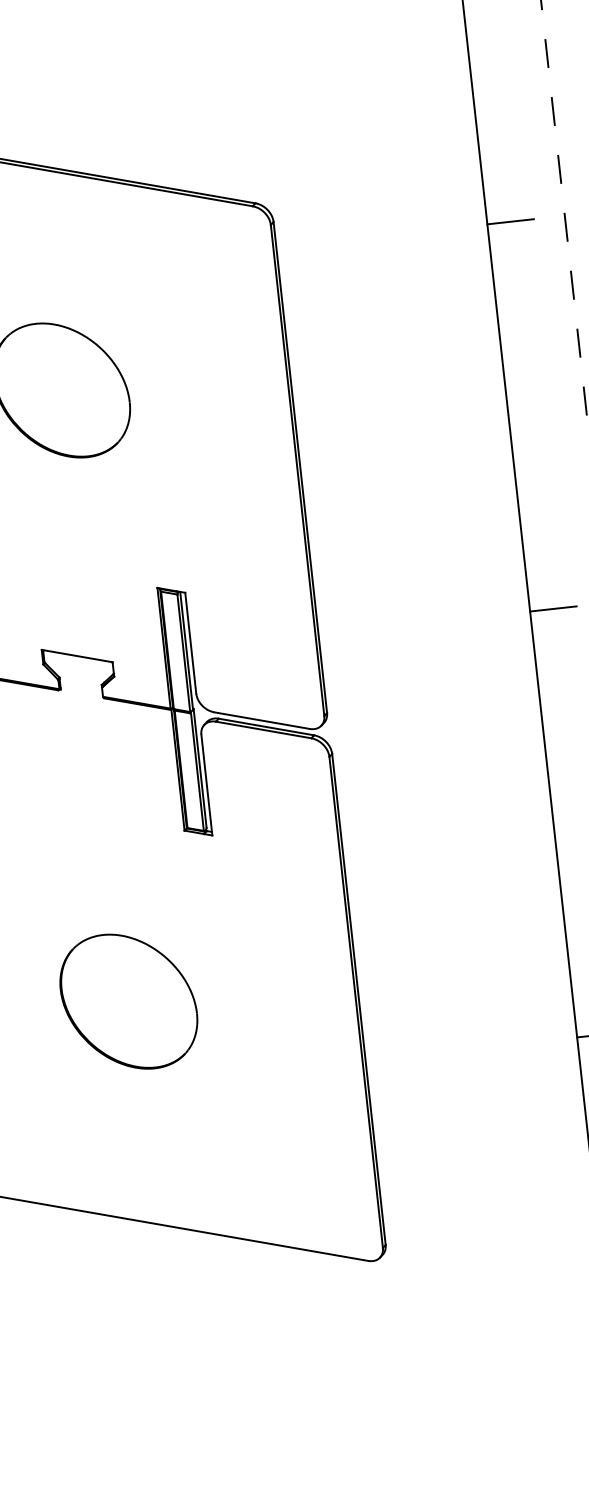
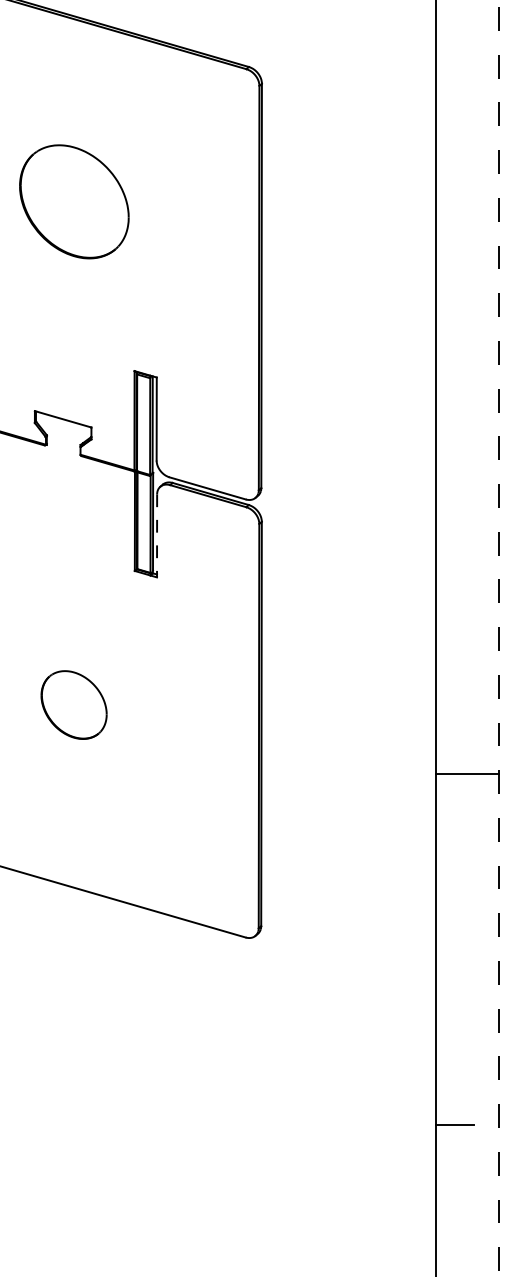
line: (510, 221) -> (454, 104), removed
line: (552, 608) -> (454, 423), removed
line: (207, 784) -> (157, 535), solid -> dashed
part: (127, 1001) -> (73, 704), size x0.6

